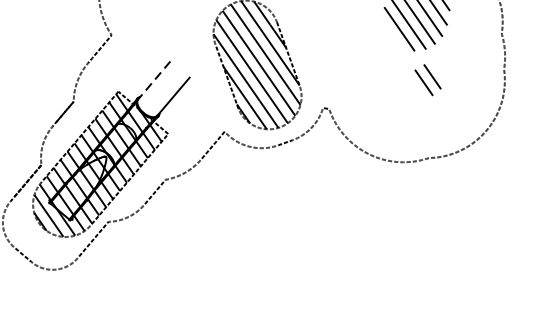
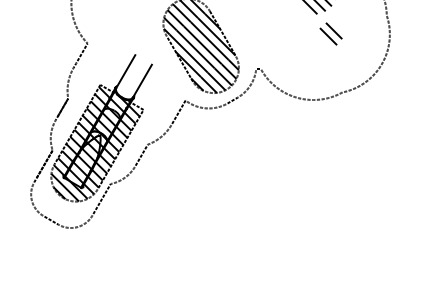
line: (153, 80) -> (125, 71), dashed -> solid

